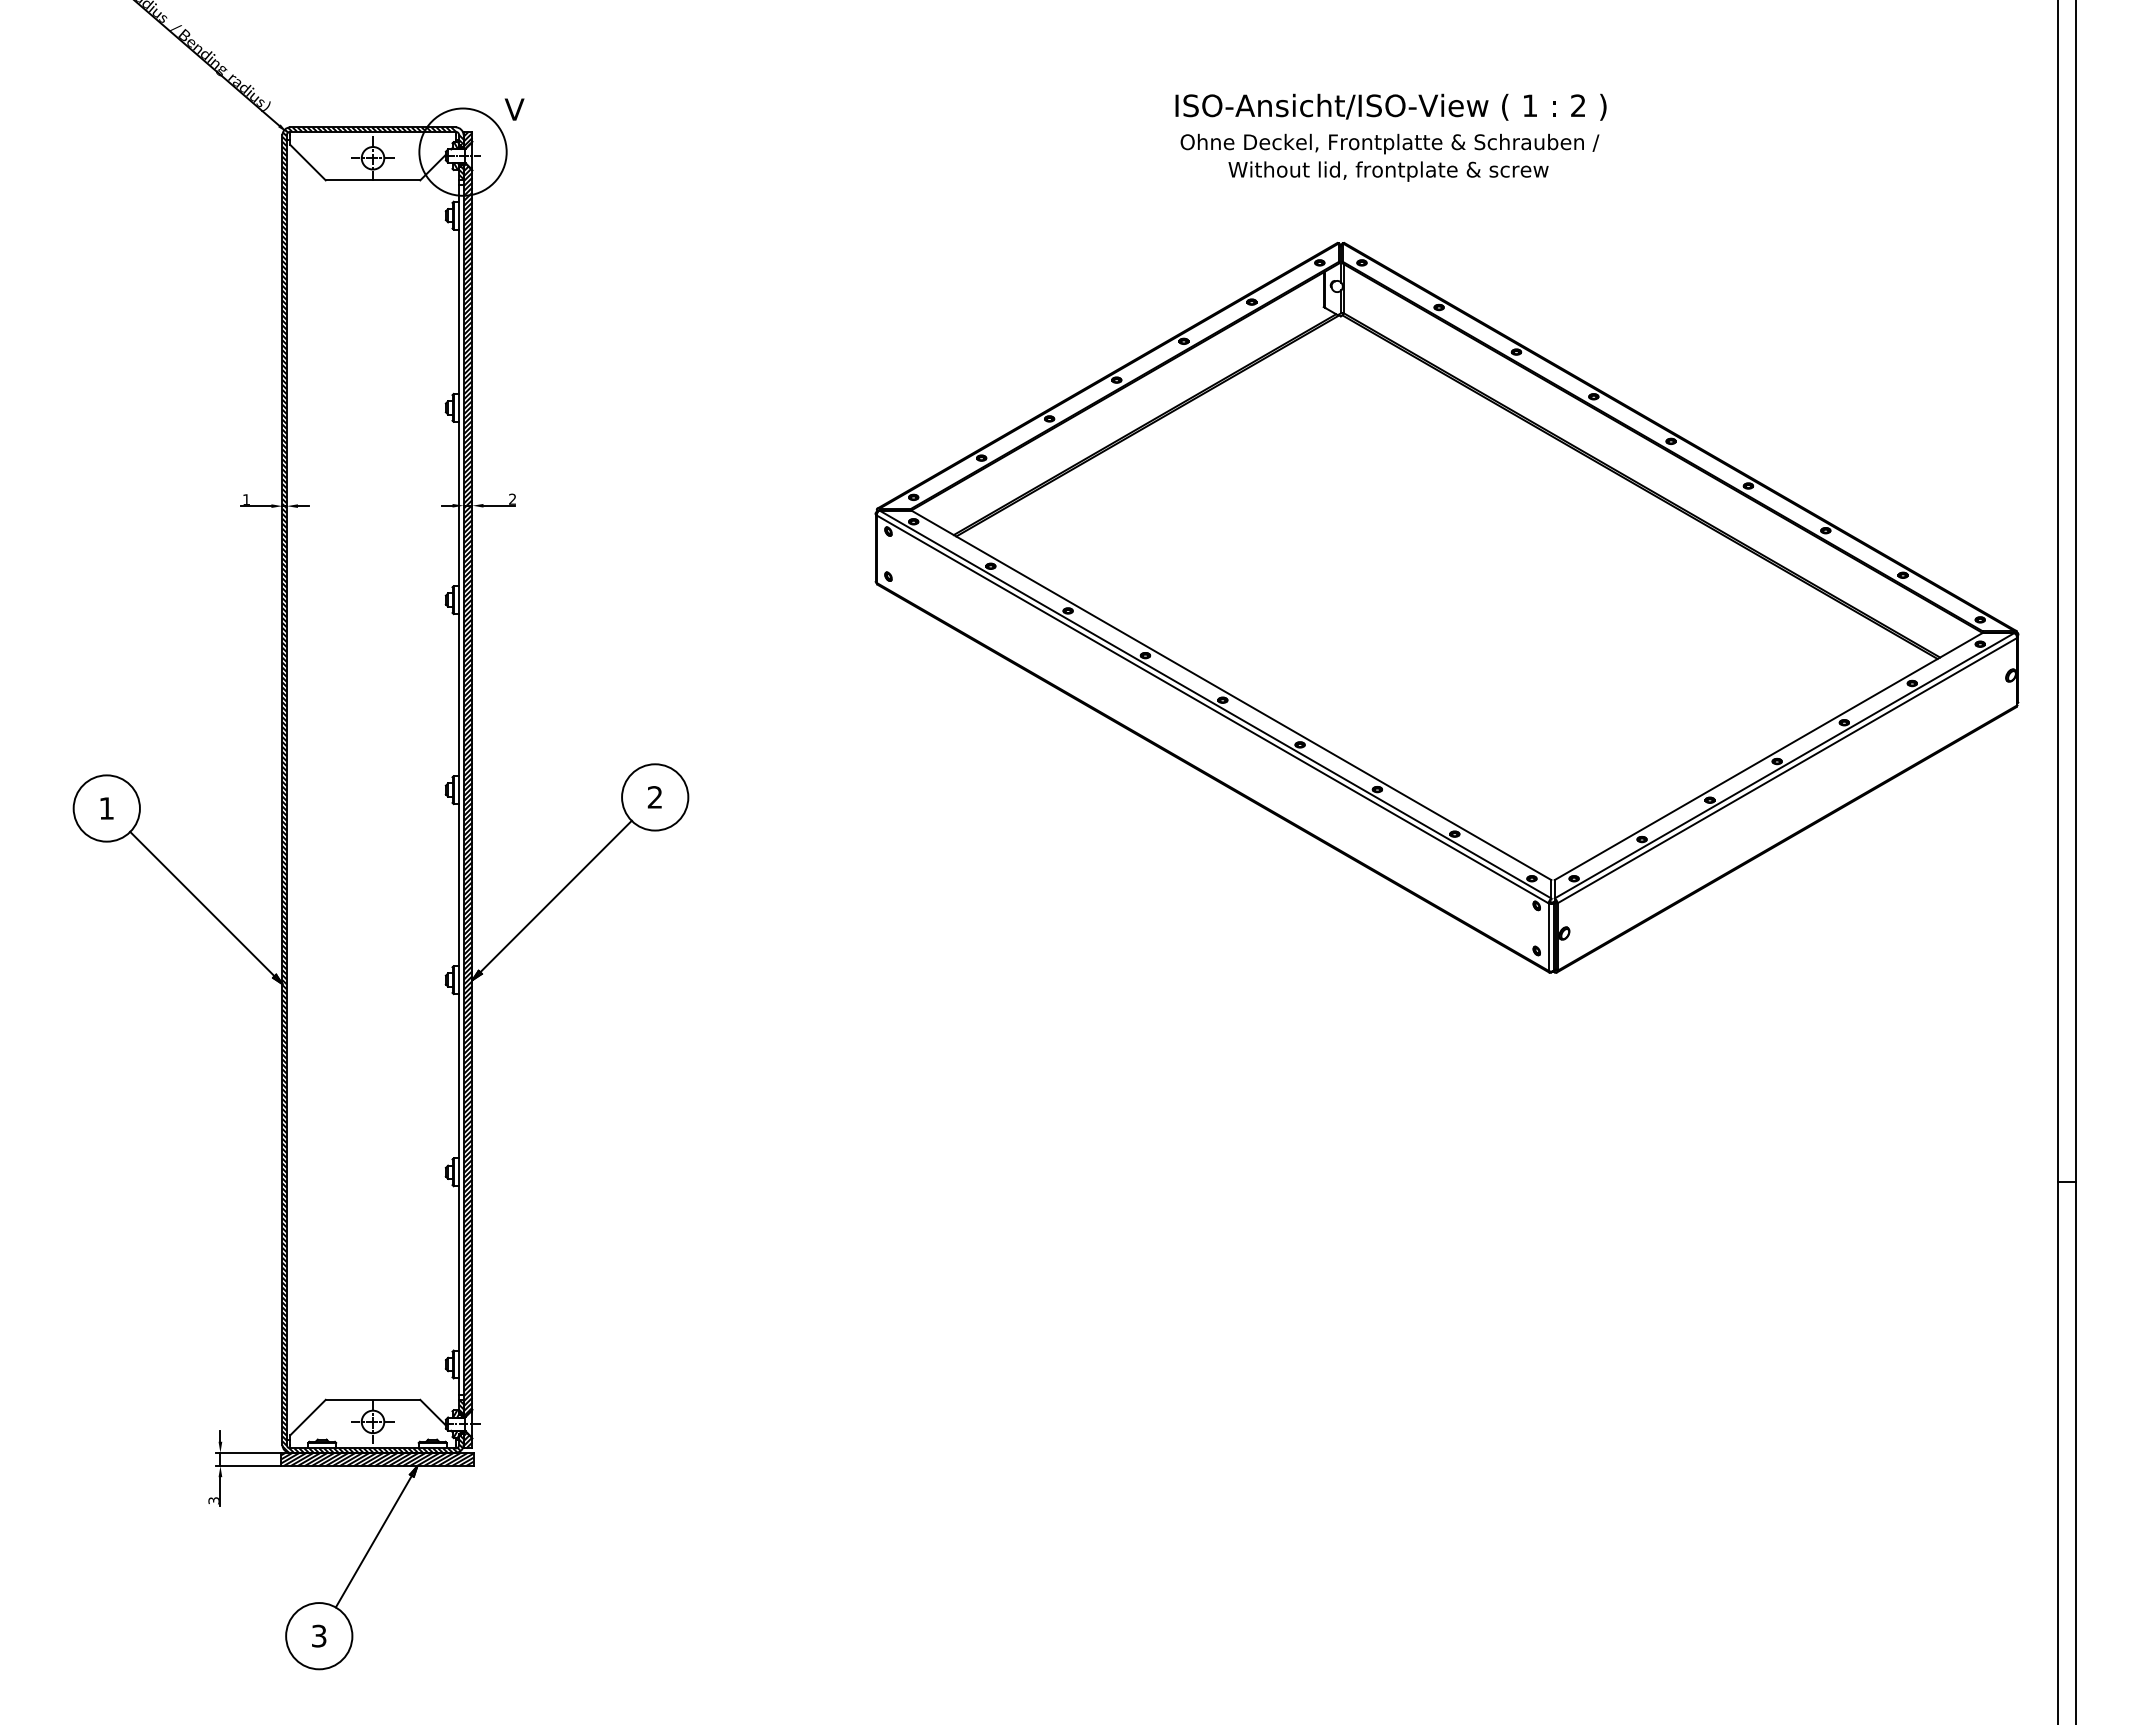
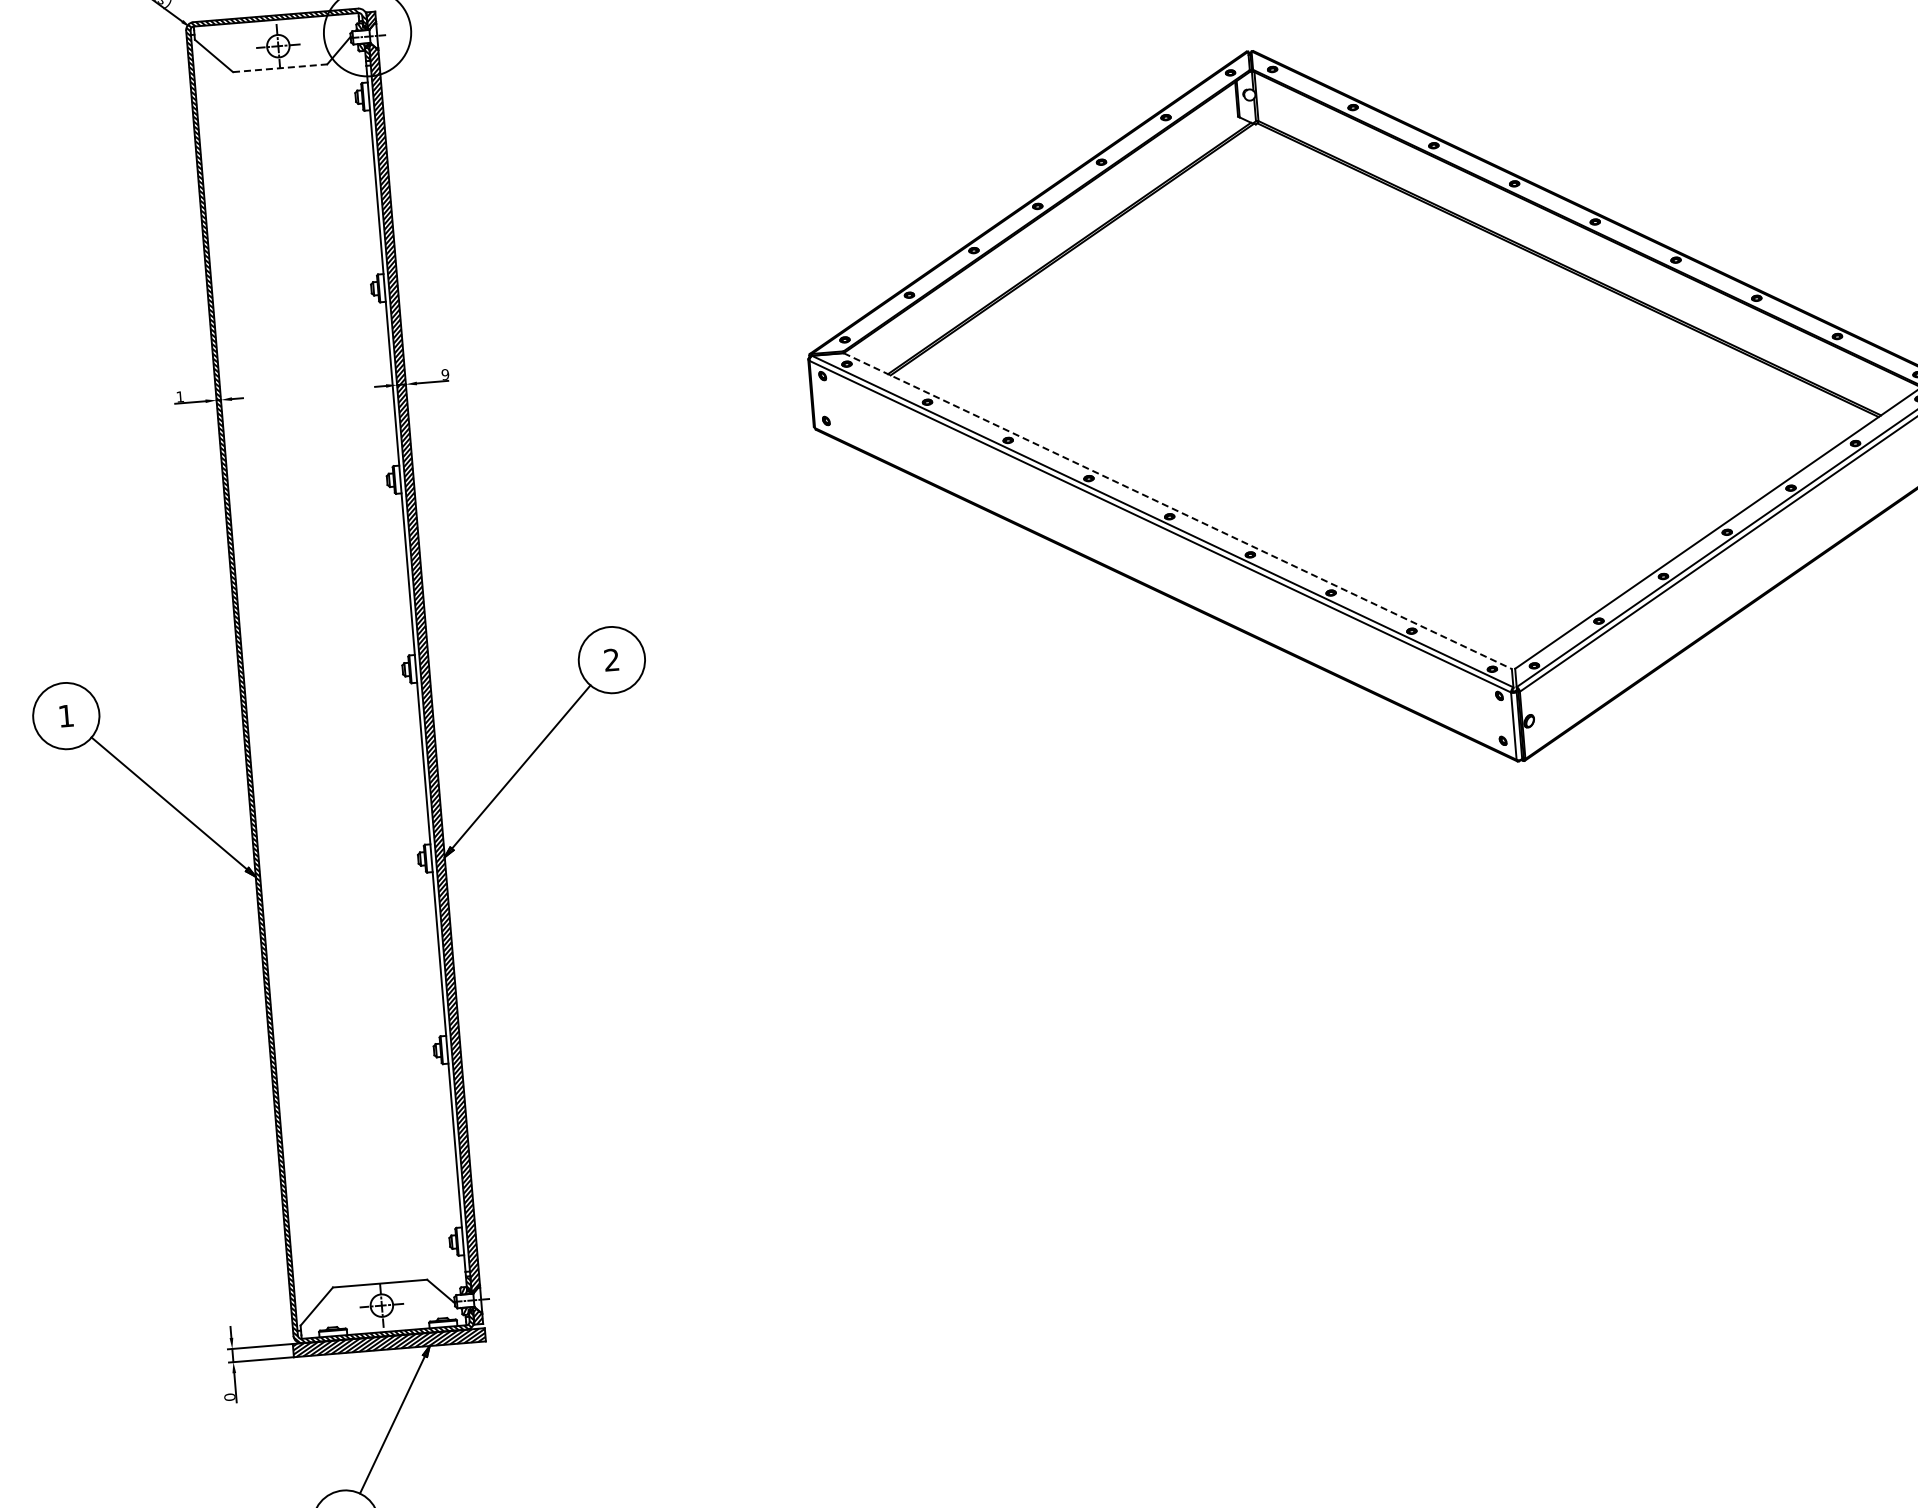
line: (373, 180) -> (280, 68), solid -> dashed
text: (512, 498) -> (445, 373), 2 -> 9
line: (1231, 695) -> (1177, 511), solid -> dashed
text: (213, 1500) -> (229, 1397), 3 -> 0

